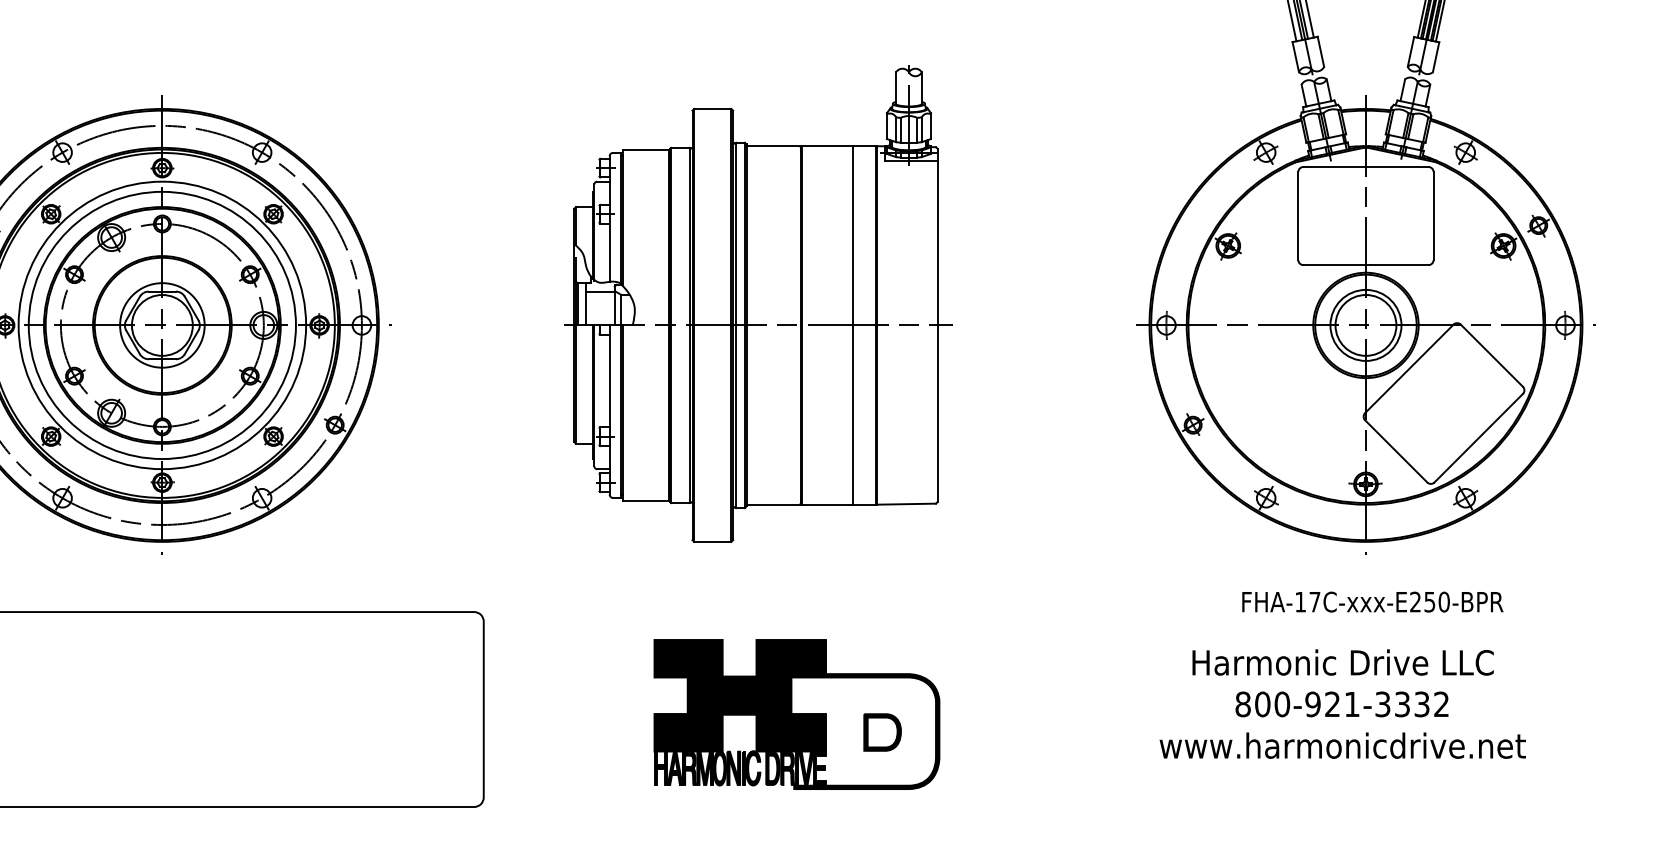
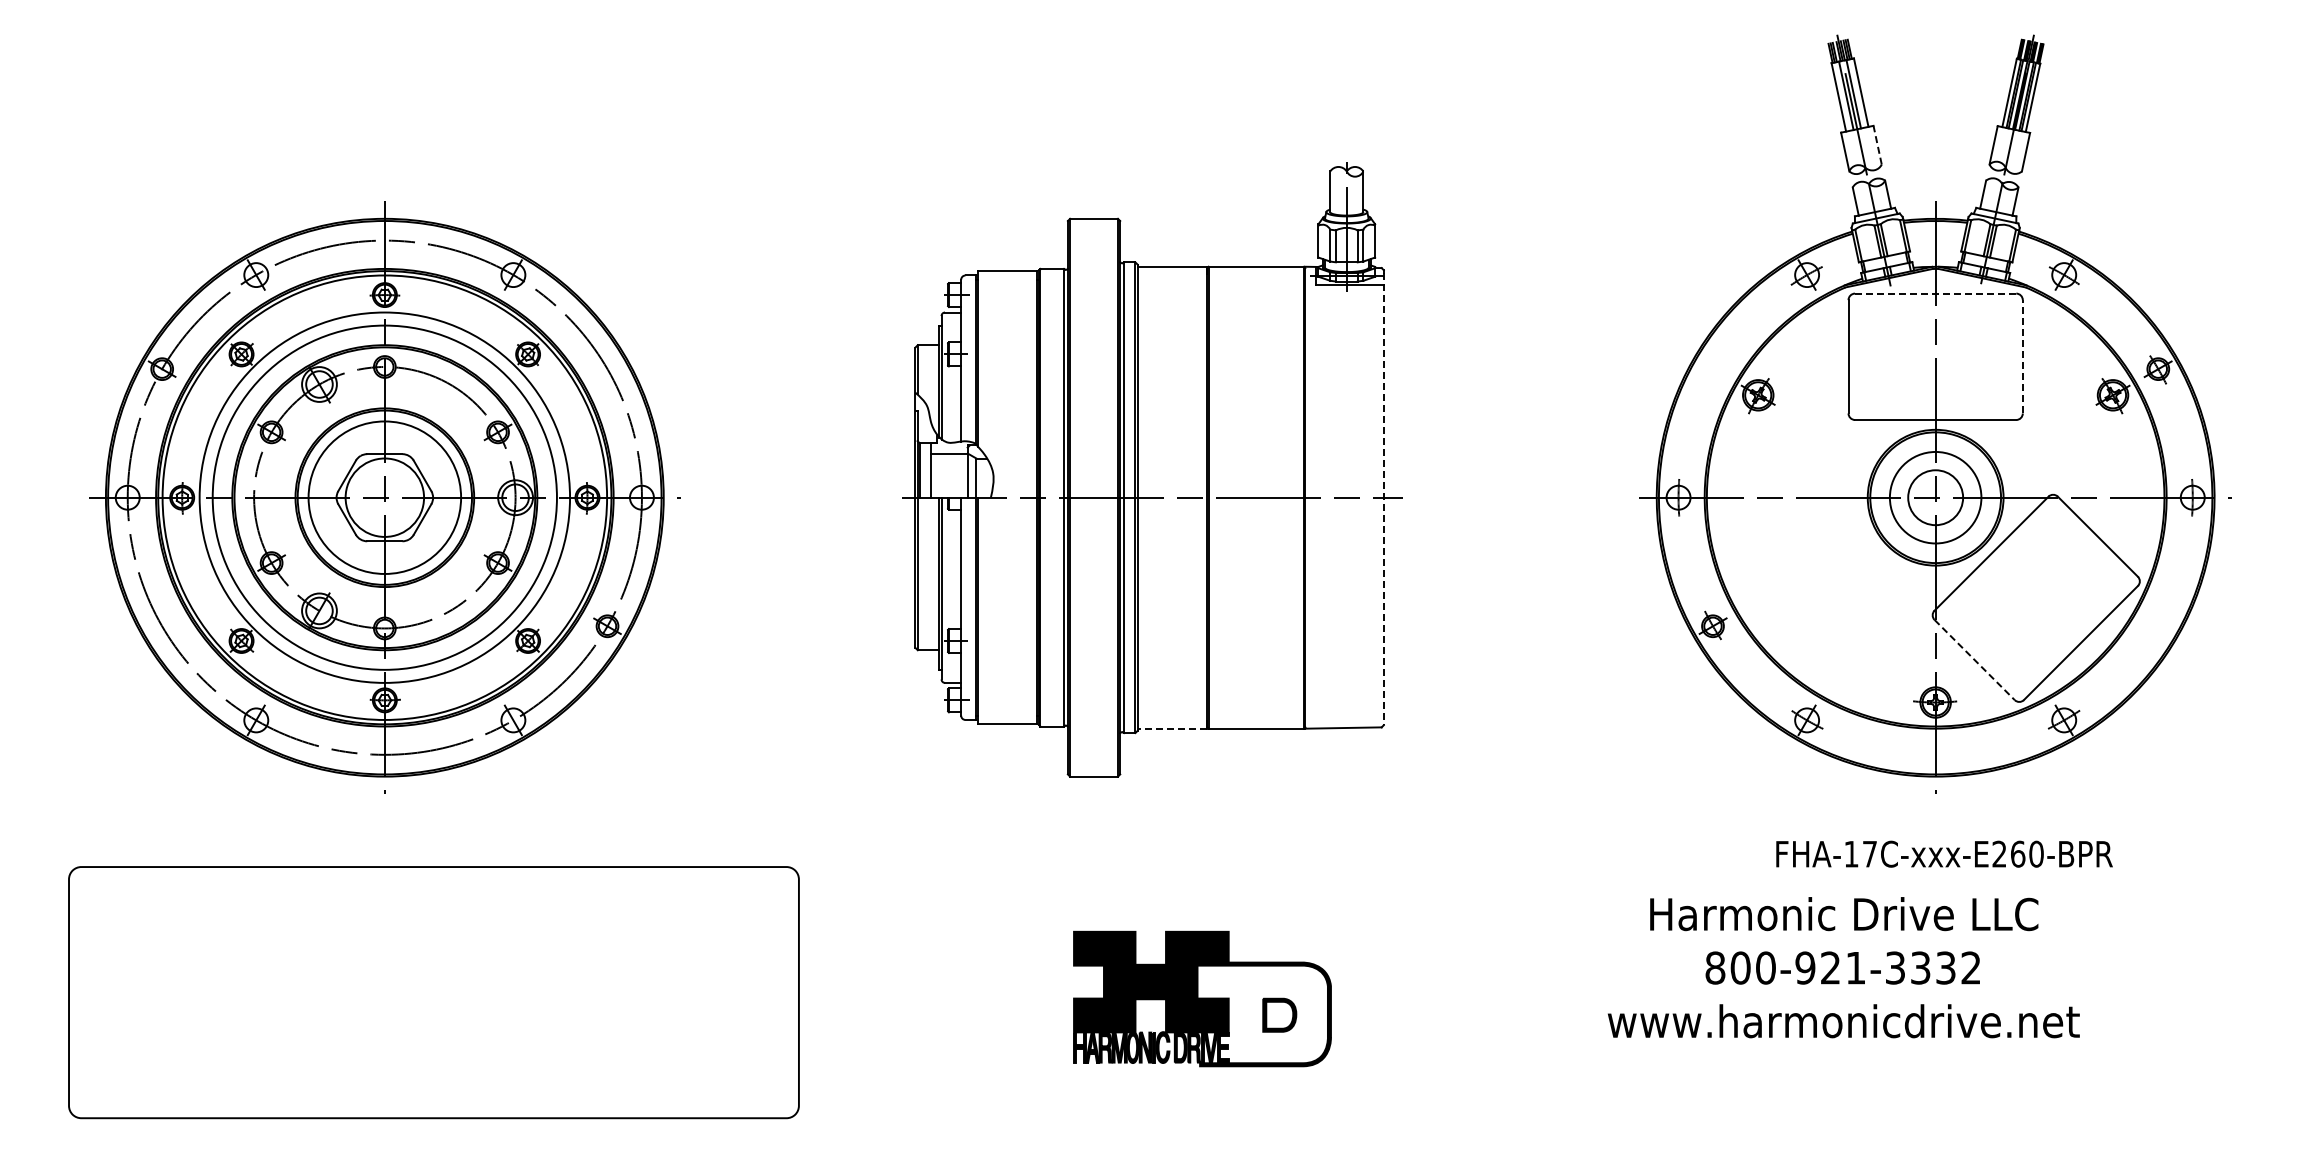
line: (1320, 52) -> (1877, 145), solid -> dashed
line: (1365, 166) -> (1935, 293), solid -> dashed
line: (1433, 215) -> (2022, 356), solid -> dashed
circle: (162, 325) -> (384, 497), size x1.4
line: (852, 325) -> (1274, 497), removed
circle: (1365, 325) -> (1935, 497), size x0.7
line: (937, 326) -> (1383, 499), solid -> dashed
line: (1396, 450) -> (1974, 659), solid -> dashed
line: (773, 504) -> (1172, 728), solid -> dashed
text: (1430, 601) -> (2018, 853), FHA-17C-xxx-E250-BPR -> FHA-17C-xxx-E260-BPR
text: (1342, 703) -> (1843, 967), moved
part: (796, 714) -> (1202, 998), size x0.7

